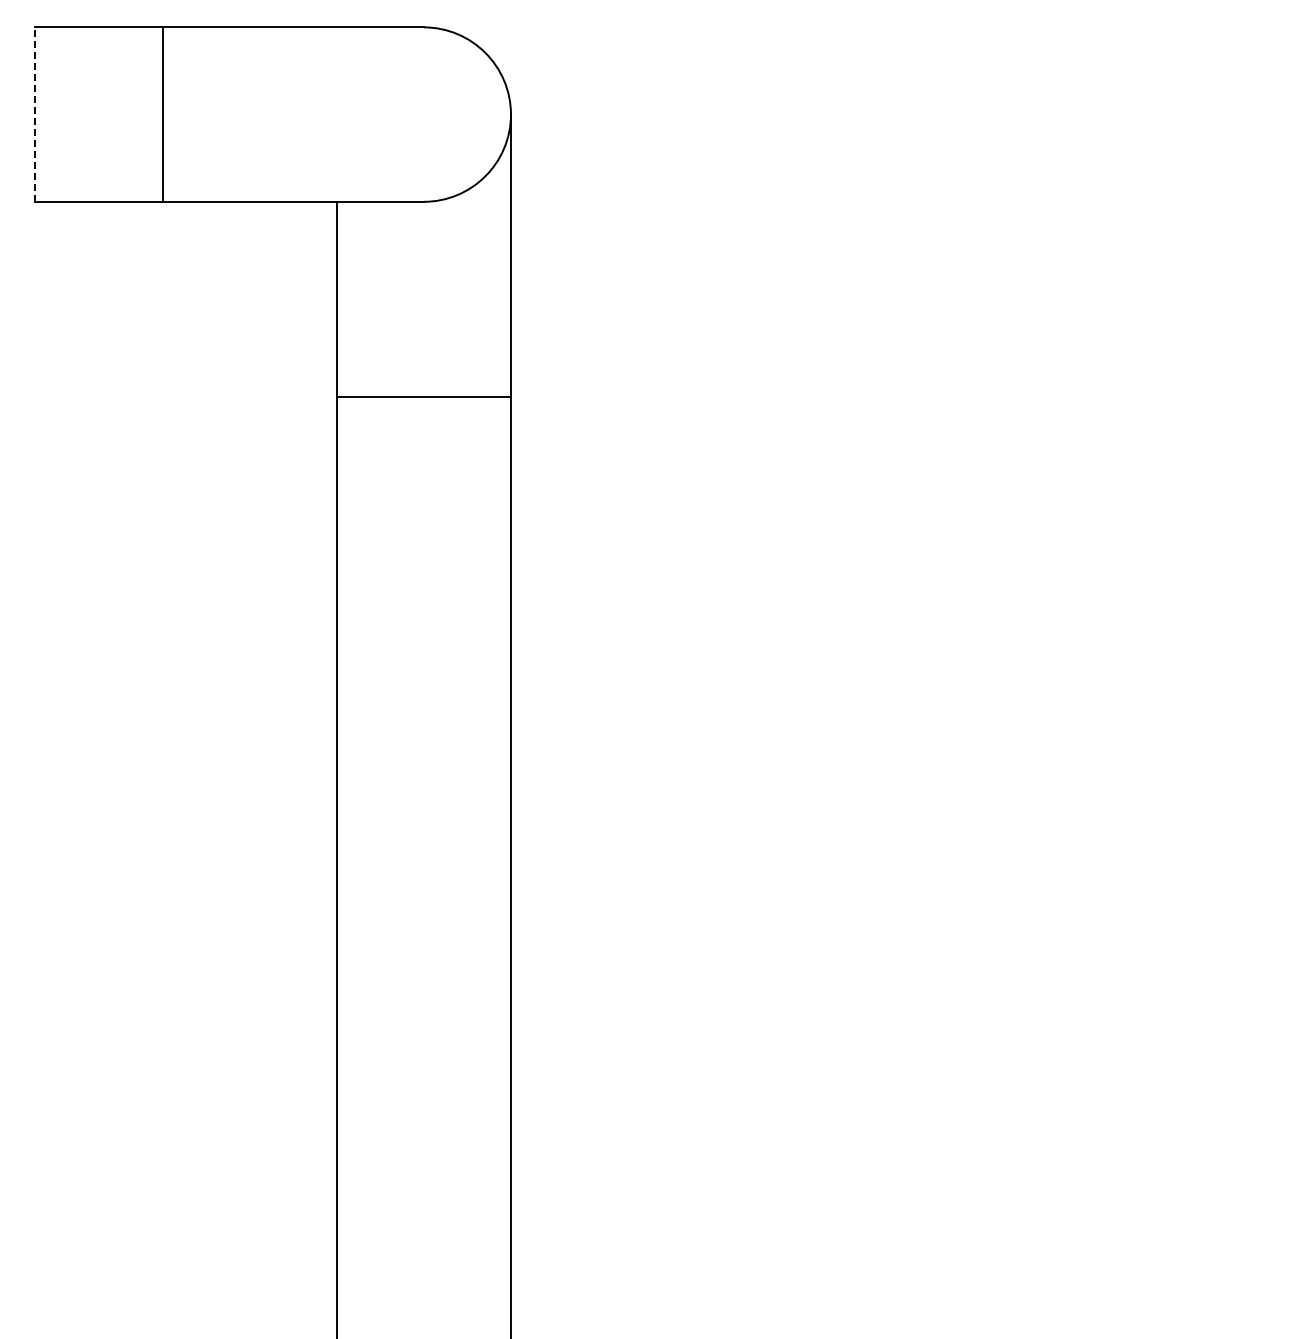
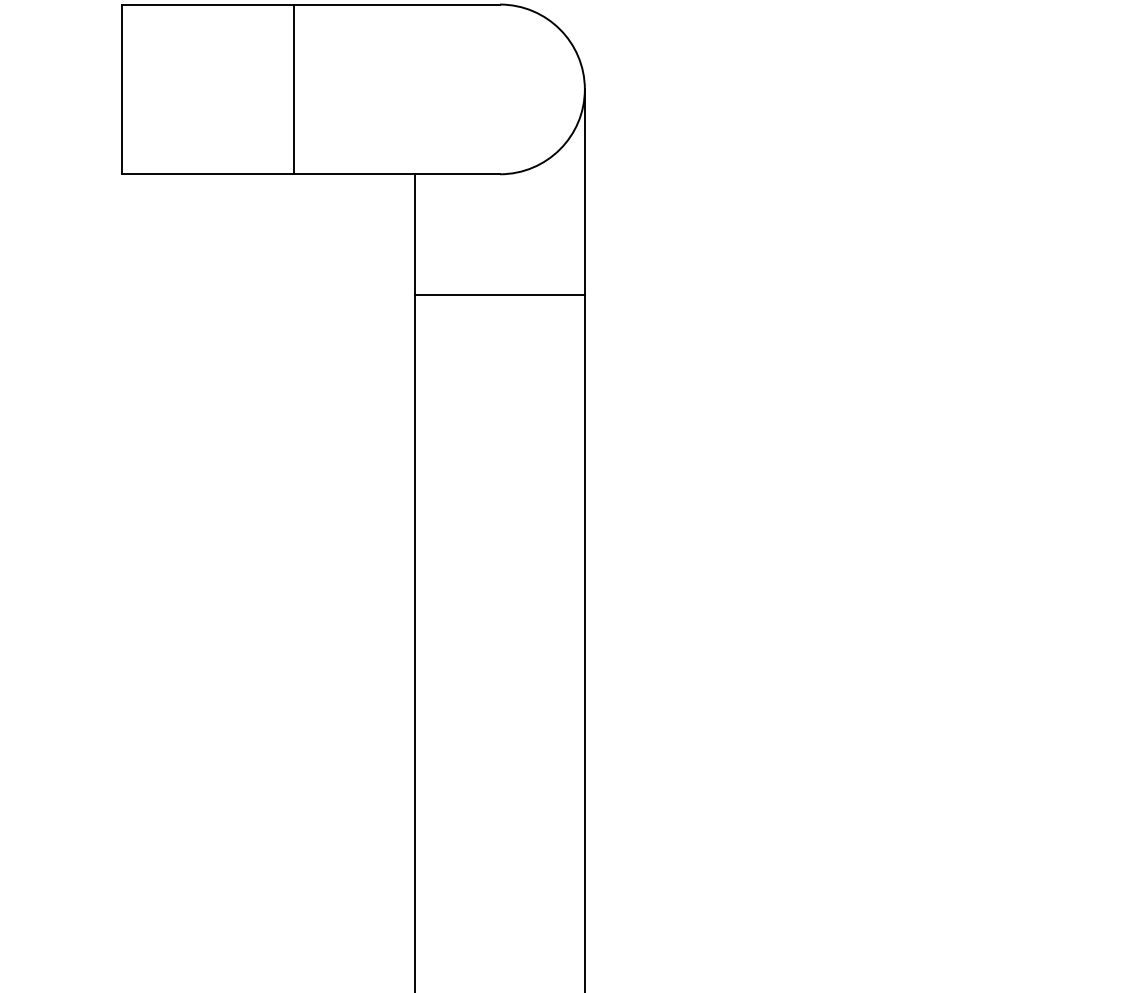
line: (35, 114) -> (122, 89), dashed -> solid
line: (163, 114) -> (294, 89), moved
line: (423, 397) -> (499, 295), moved

